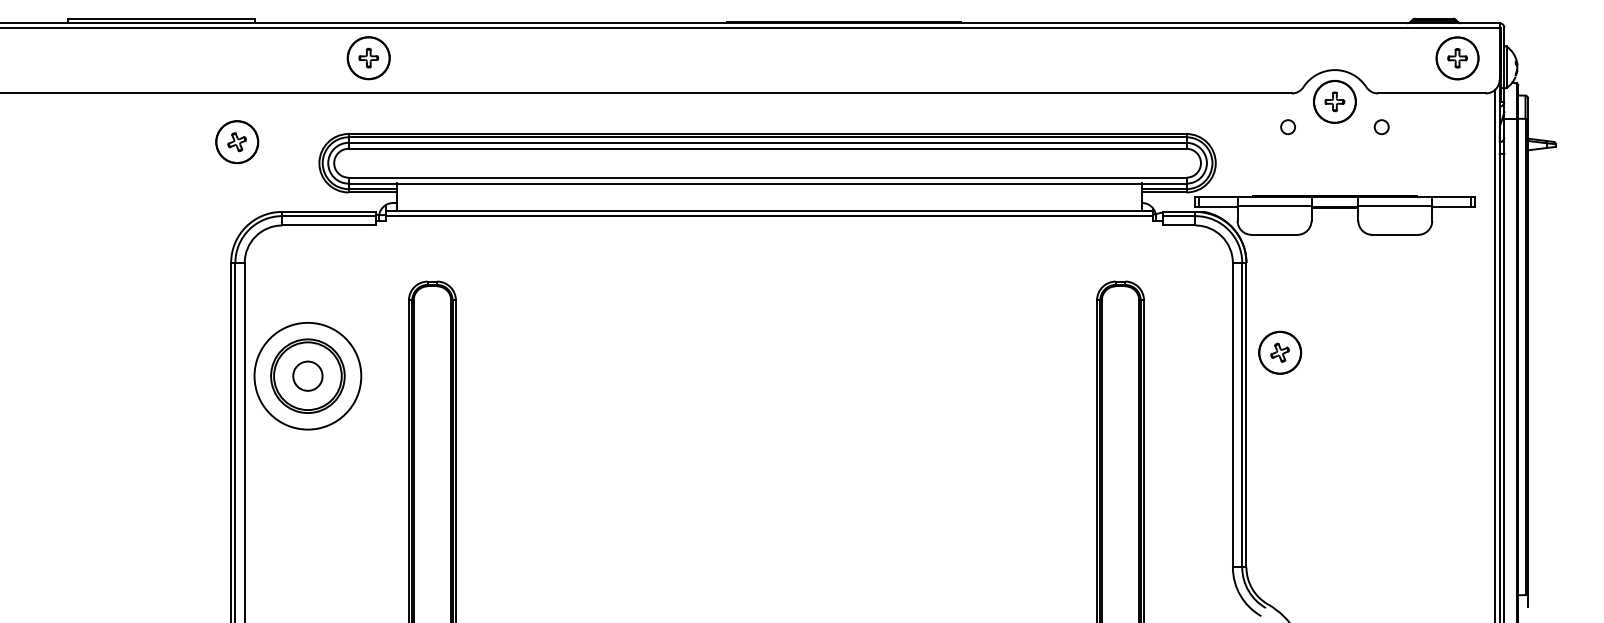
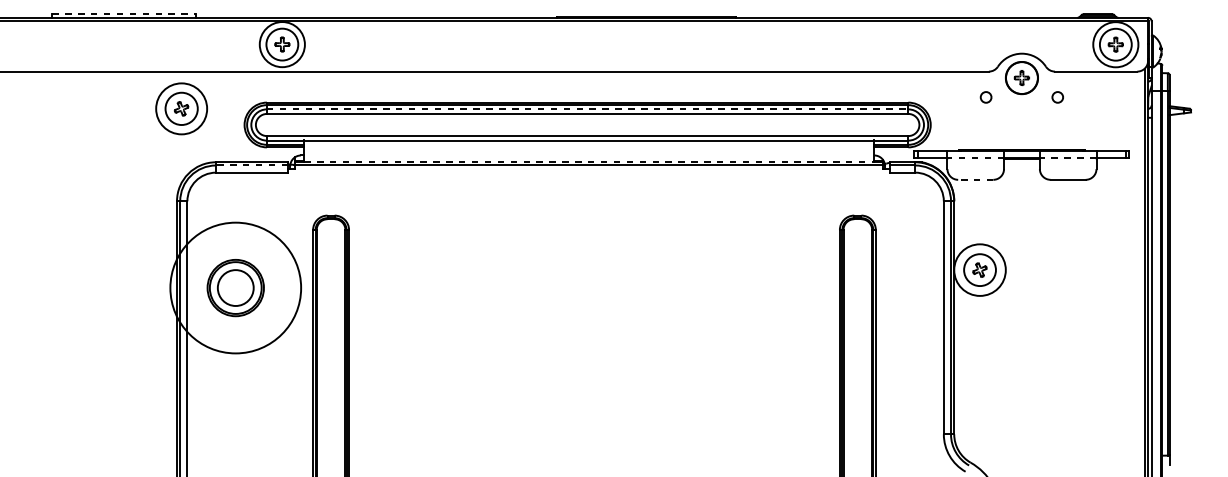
line: (161, 18) -> (123, 14), solid -> dashed
circle: (368, 58) -> (282, 44), size x1.4
circle: (1457, 58) -> (1115, 44), size x1.4
circle: (237, 141) -> (181, 108), size x1.6
line: (767, 142) -> (587, 109), solid -> dashed
line: (1274, 206) -> (975, 158), solid -> dashed
line: (1395, 206) -> (1068, 158), solid -> dashed
line: (769, 211) -> (589, 161), solid -> dashed
line: (328, 216) -> (251, 165), solid -> dashed
line: (1274, 234) -> (975, 179), solid -> dashed
circle: (1280, 352) -> (980, 269), size x1.6
circle: (307, 375) -> (235, 287), size x1.6
circle: (307, 375) -> (235, 287), size x1.6

